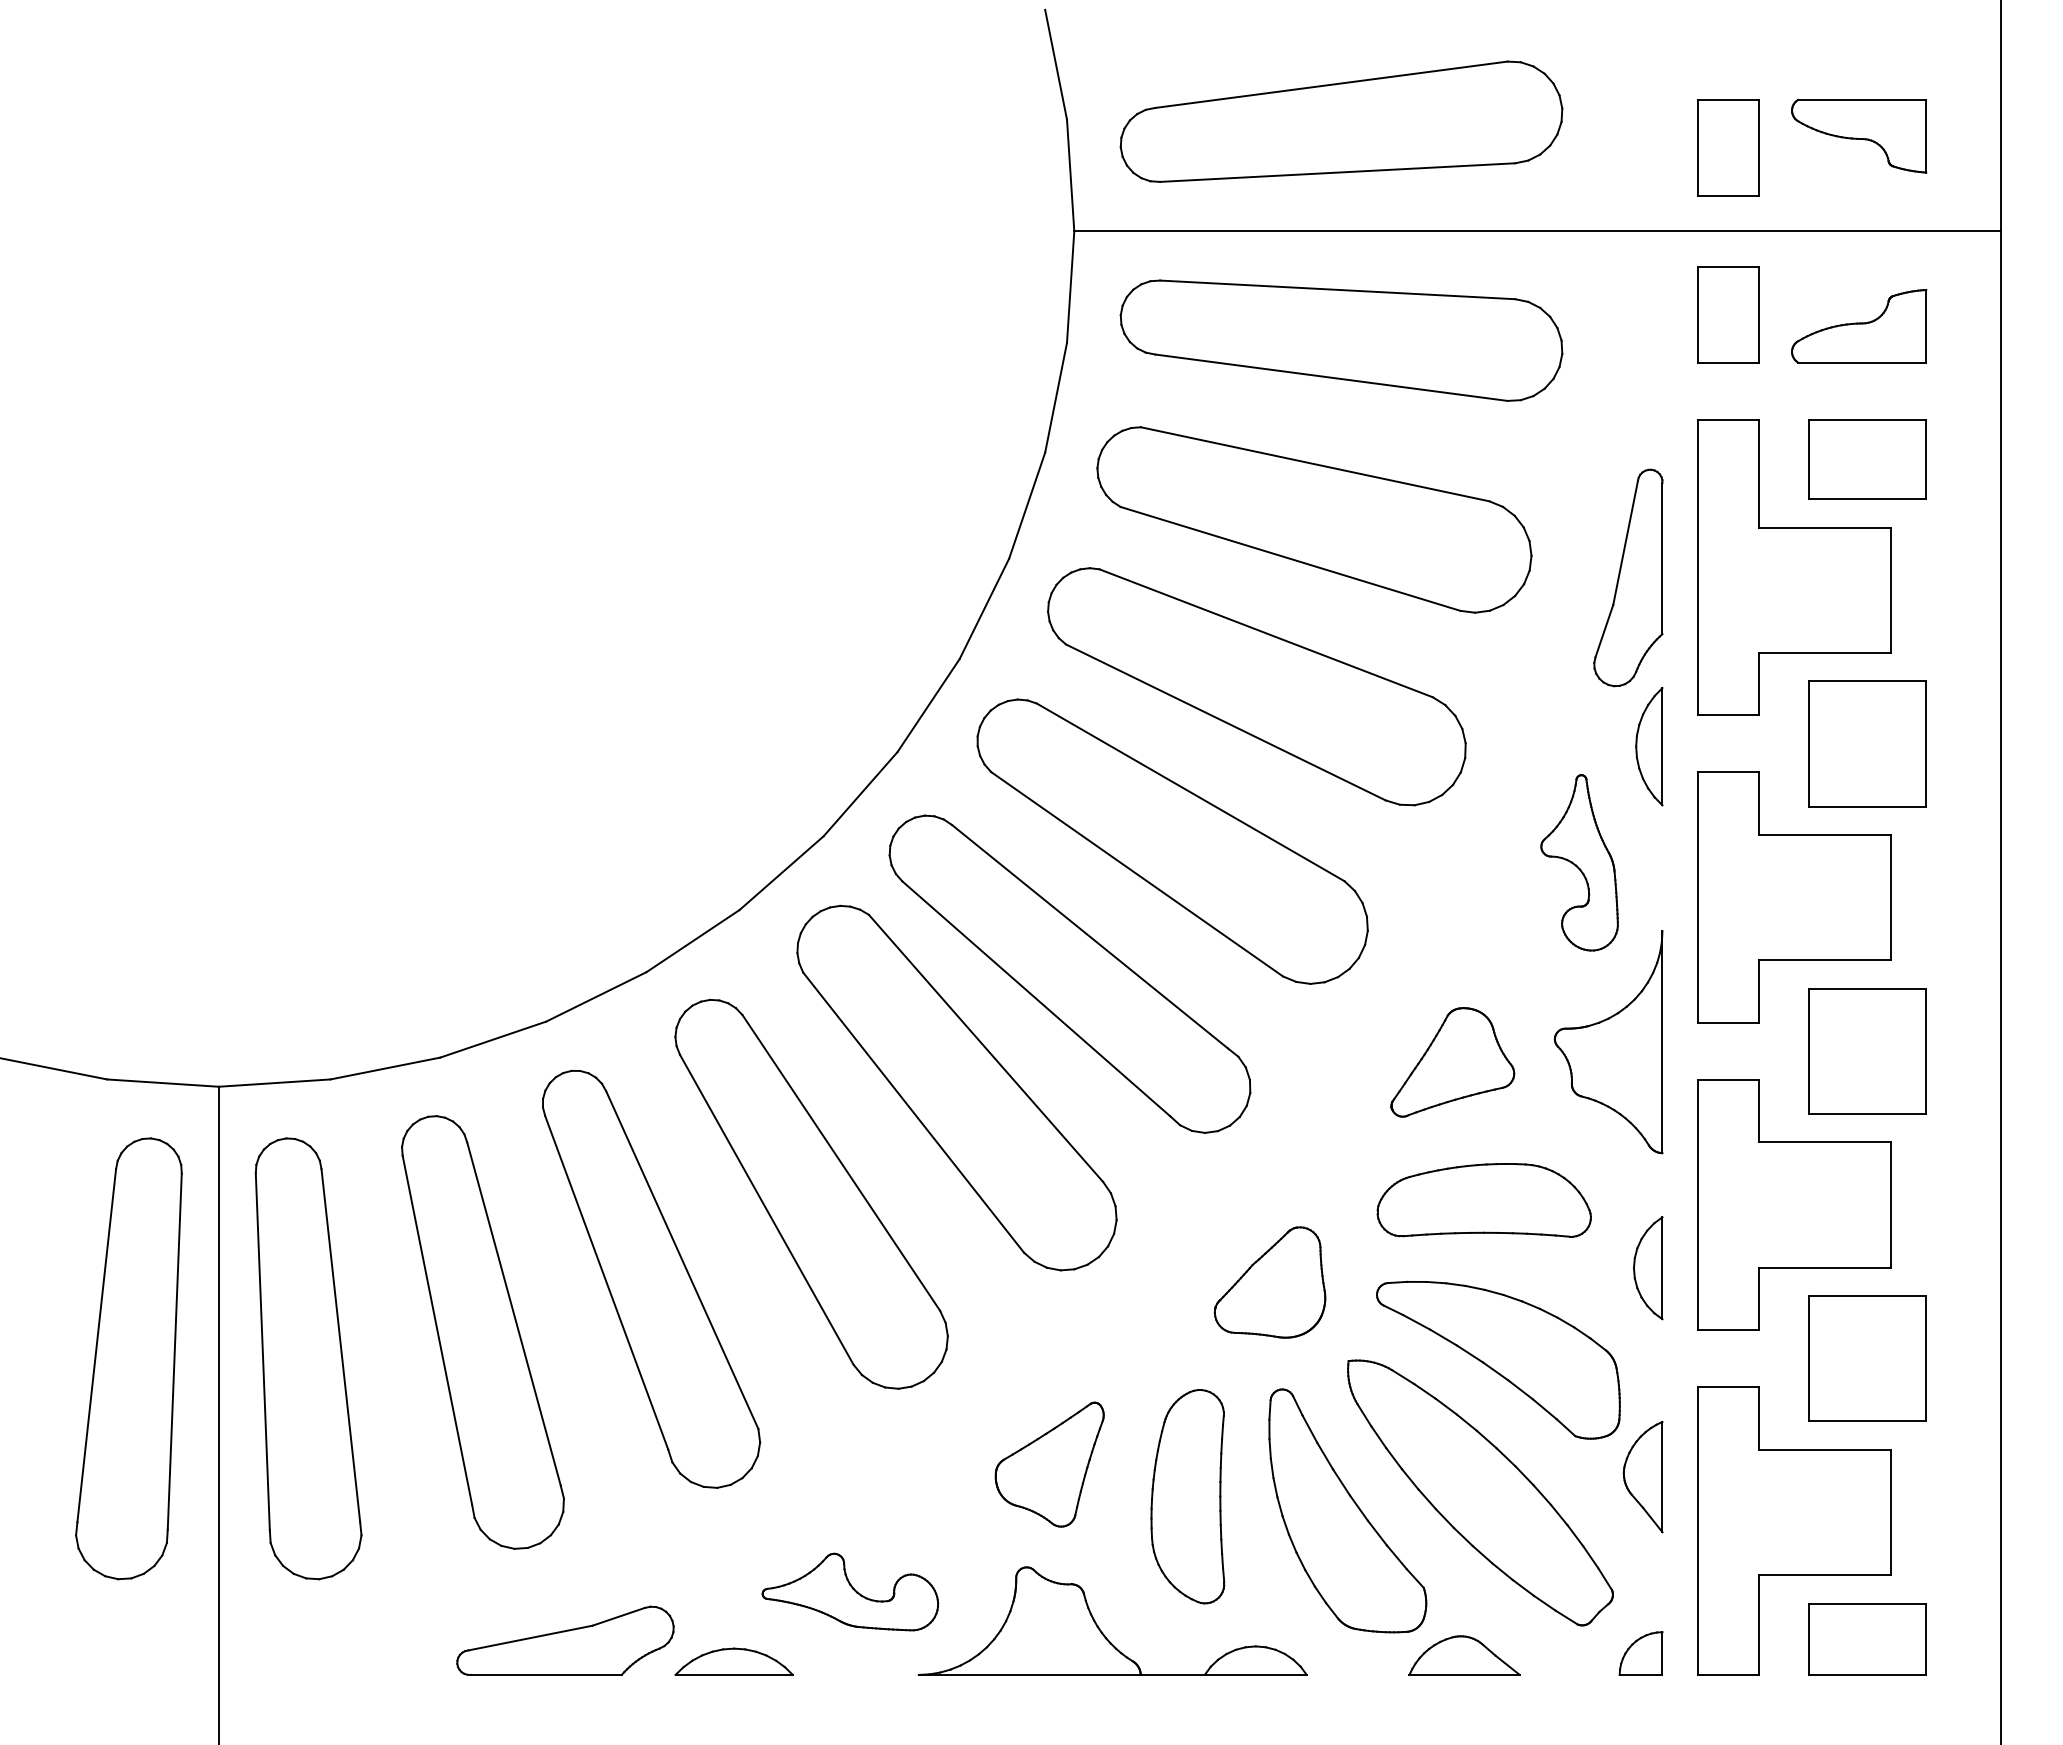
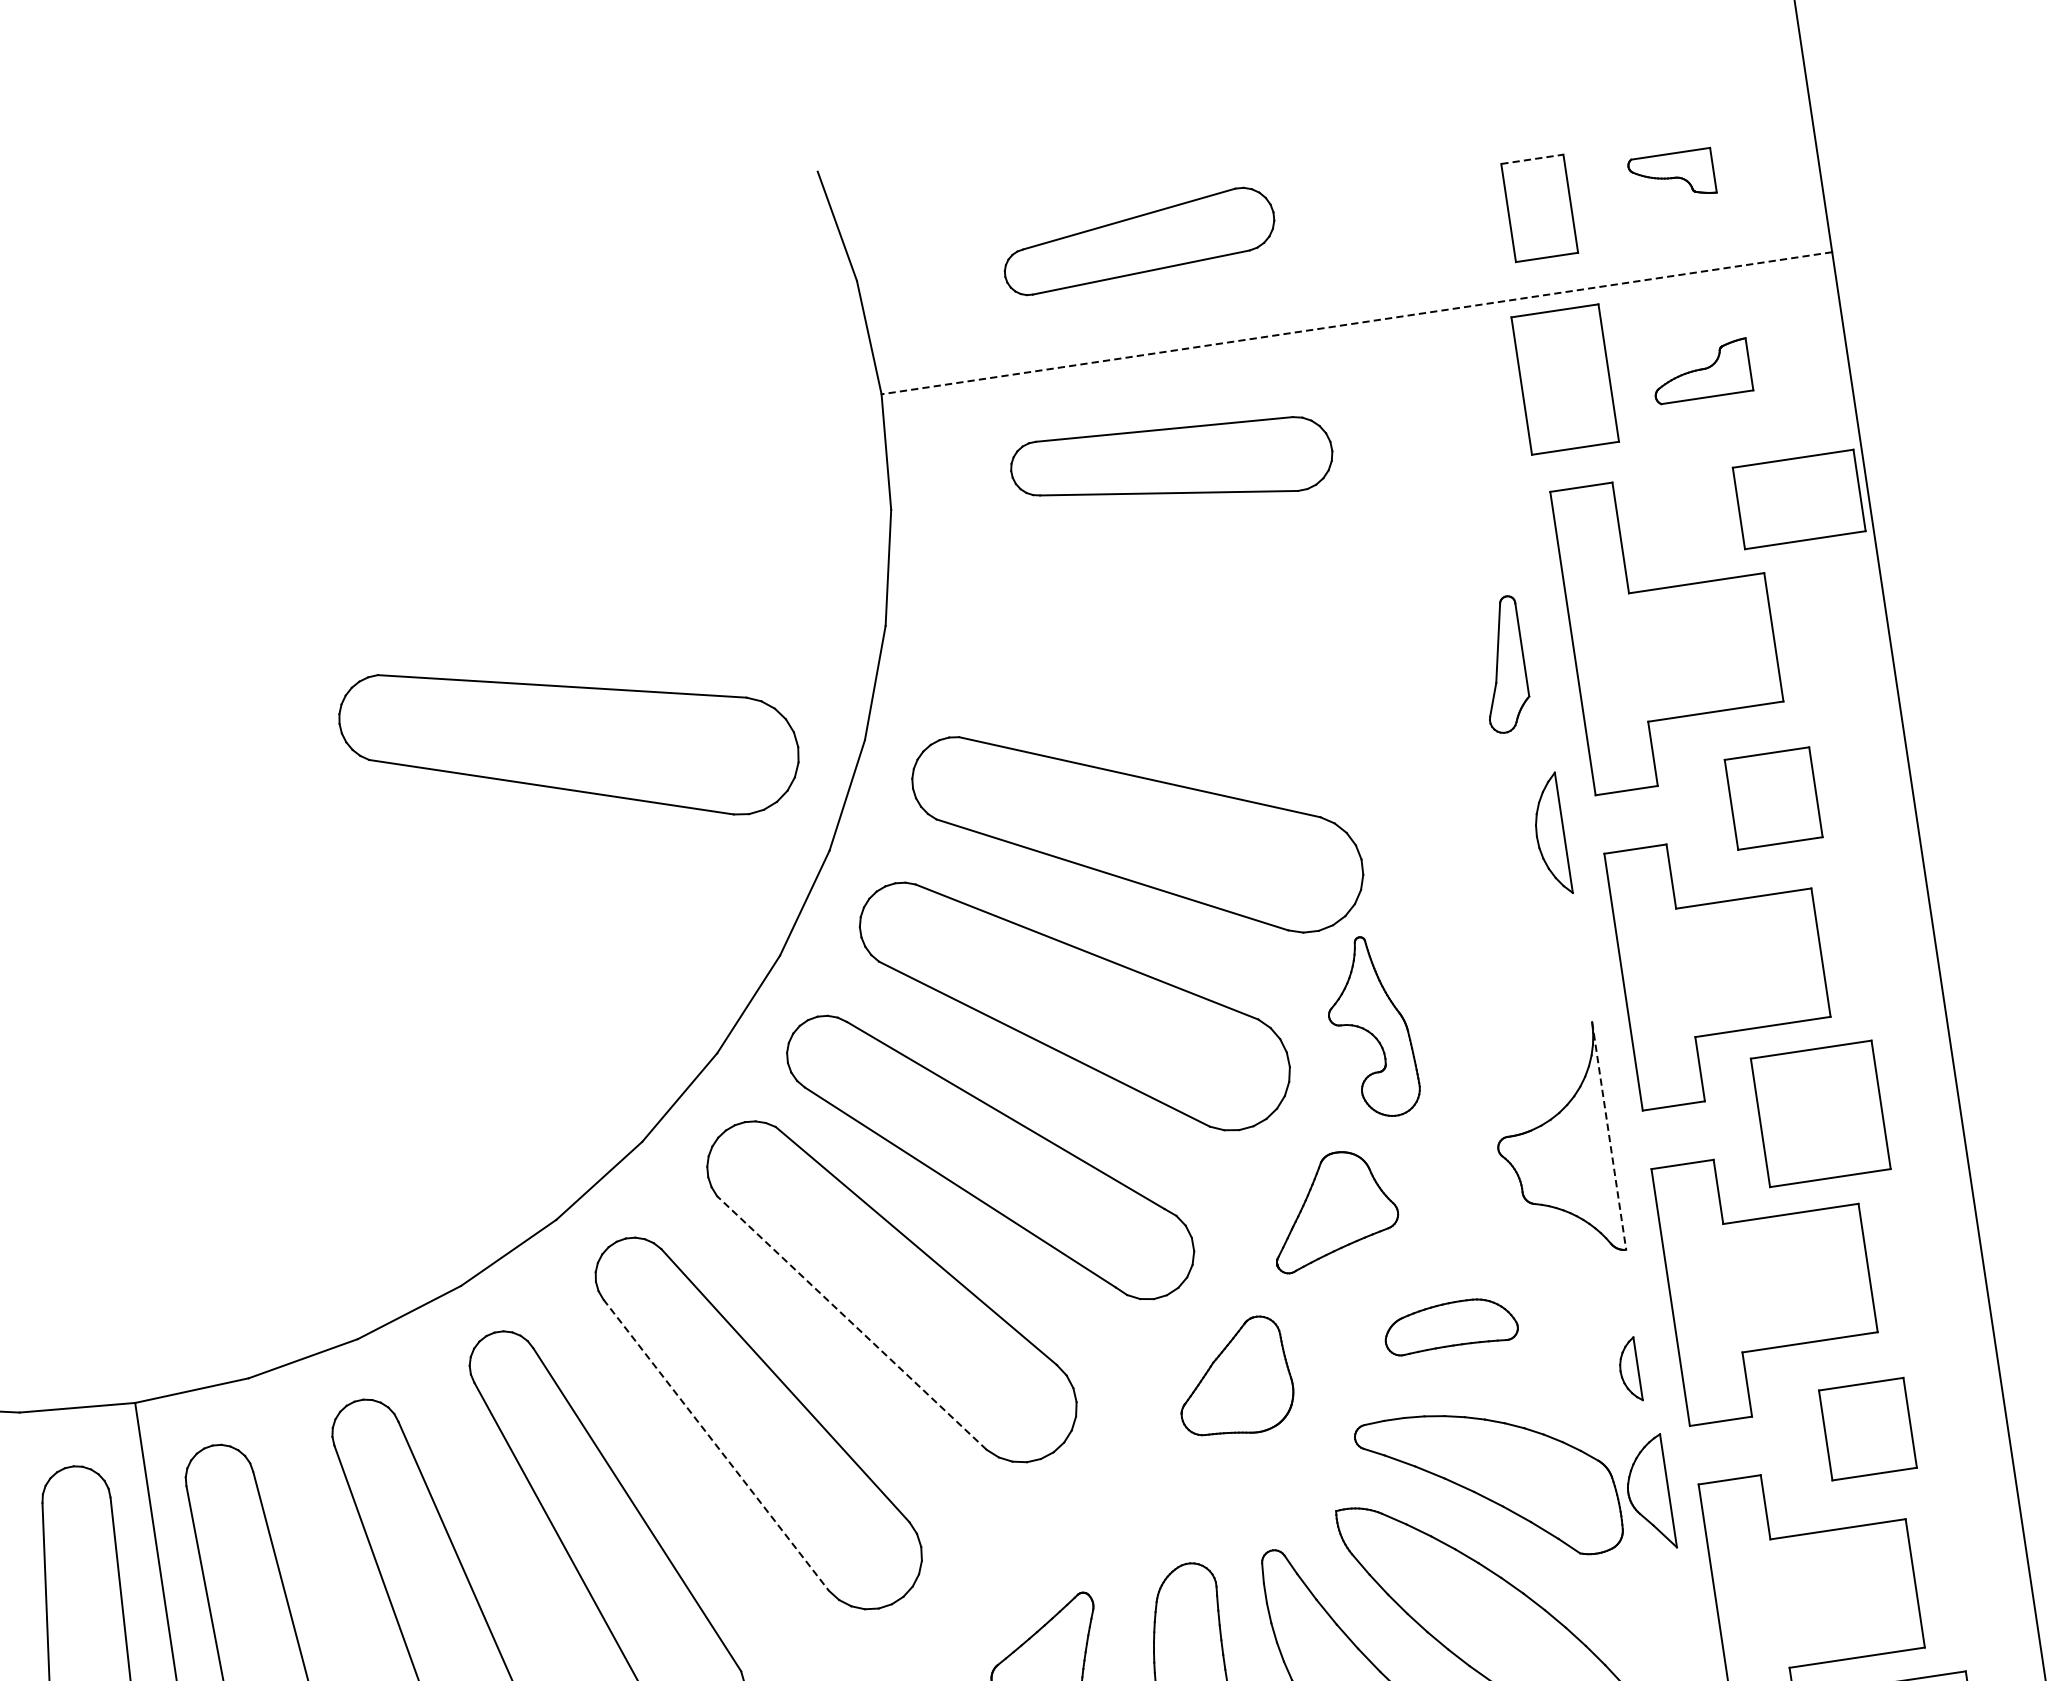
line: (1728, 99) -> (1532, 158), solid -> dashed
part: (1341, 121) -> (1138, 240), size x0.6
part: (1859, 135) -> (1672, 175), size x0.6
line: (1537, 231) -> (1356, 323), solid -> dashed
part: (1728, 314) -> (1565, 379), size x1.4
part: (1859, 326) -> (1701, 371), size x0.7
part: (1341, 340) -> (1172, 465), size x0.7
part: (1867, 459) -> (1799, 499), moved
part: (1314, 519) -> (570, 743), moved
part: (1628, 577) -> (1503, 664), size x0.6
part: (1867, 743) -> (1773, 798), size x0.7
part: (1579, 862) -> (1370, 1027), moved
line: (1662, 1042) -> (1609, 1136), solid -> dashed
part: (1452, 1062) -> (1332, 1210), moved
line: (913, 1112) -> (851, 1322), solid -> dashed
part: (1483, 1200) -> (1449, 1325), size x0.6
line: (766, 1209) -> (715, 1444), solid -> dashed
part: (1648, 1268) -> (1629, 1370), size x0.6
part: (1269, 1282) -> (1233, 1378), moved
part: (1867, 1358) -> (1867, 1428), size x0.7
part: (1642, 1476) -> (1647, 1493), moved

